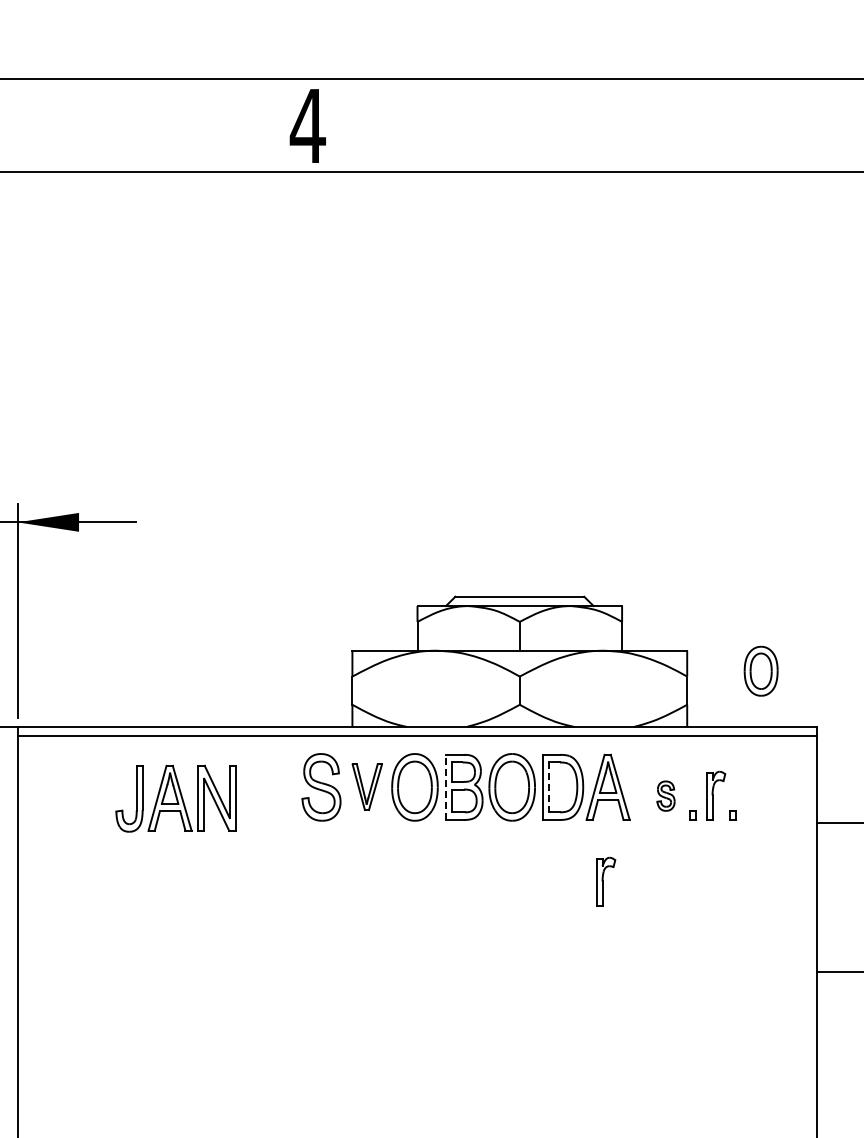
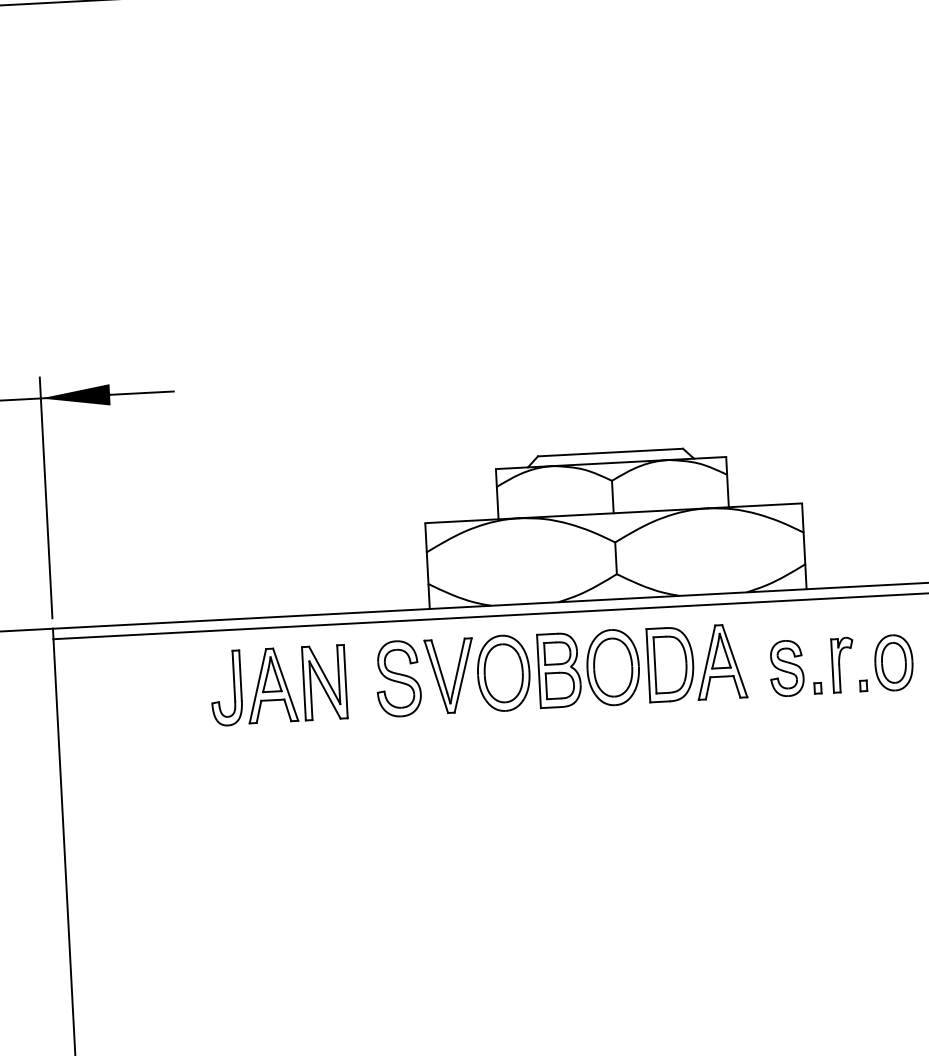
part: (760, 670) -> (893, 662), moved
part: (367, 786) -> (450, 675), size x1.43
line: (446, 787) -> (539, 671), dashed -> solid
line: (549, 787) -> (655, 665), dashed -> solid
part: (665, 795) -> (786, 667), size x1.67
part: (175, 798) -> (278, 685), moved
part: (606, 881) -> (724, 767), removed

